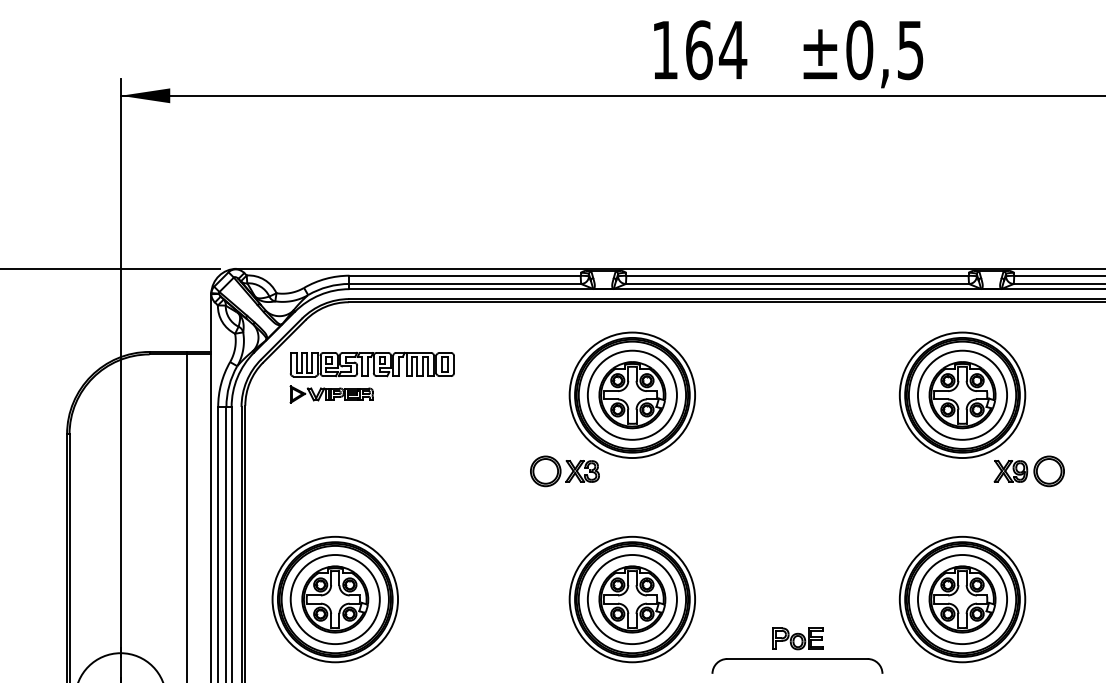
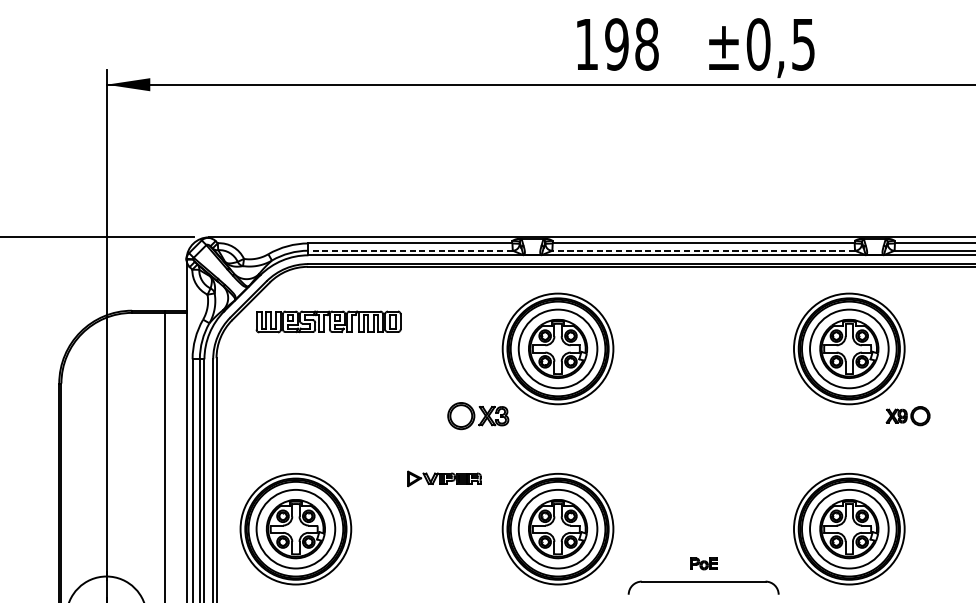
text: (716, 50) -> (632, 44), 164 -> 198
line: (465, 283) -> (410, 250), solid -> dashed
line: (797, 283) -> (703, 250), solid -> dashed
part: (331, 394) -> (444, 478), moved
part: (564, 471) -> (477, 416), moved
part: (1028, 471) -> (907, 416), size x0.7
part: (797, 638) -> (703, 563), size x0.6

